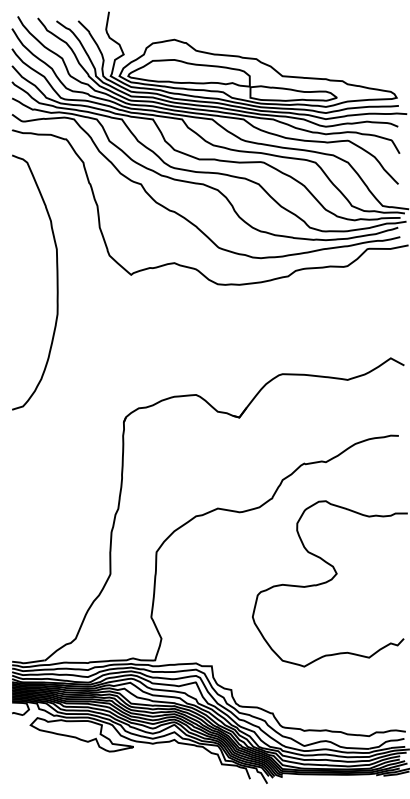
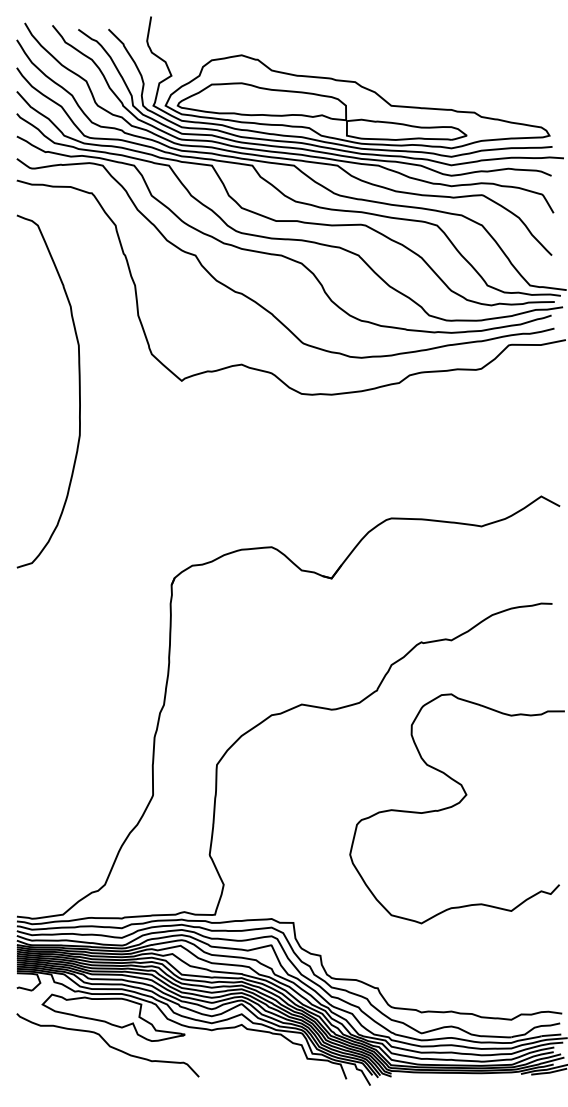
curve: (77, 754) -> (107, 1045), added

